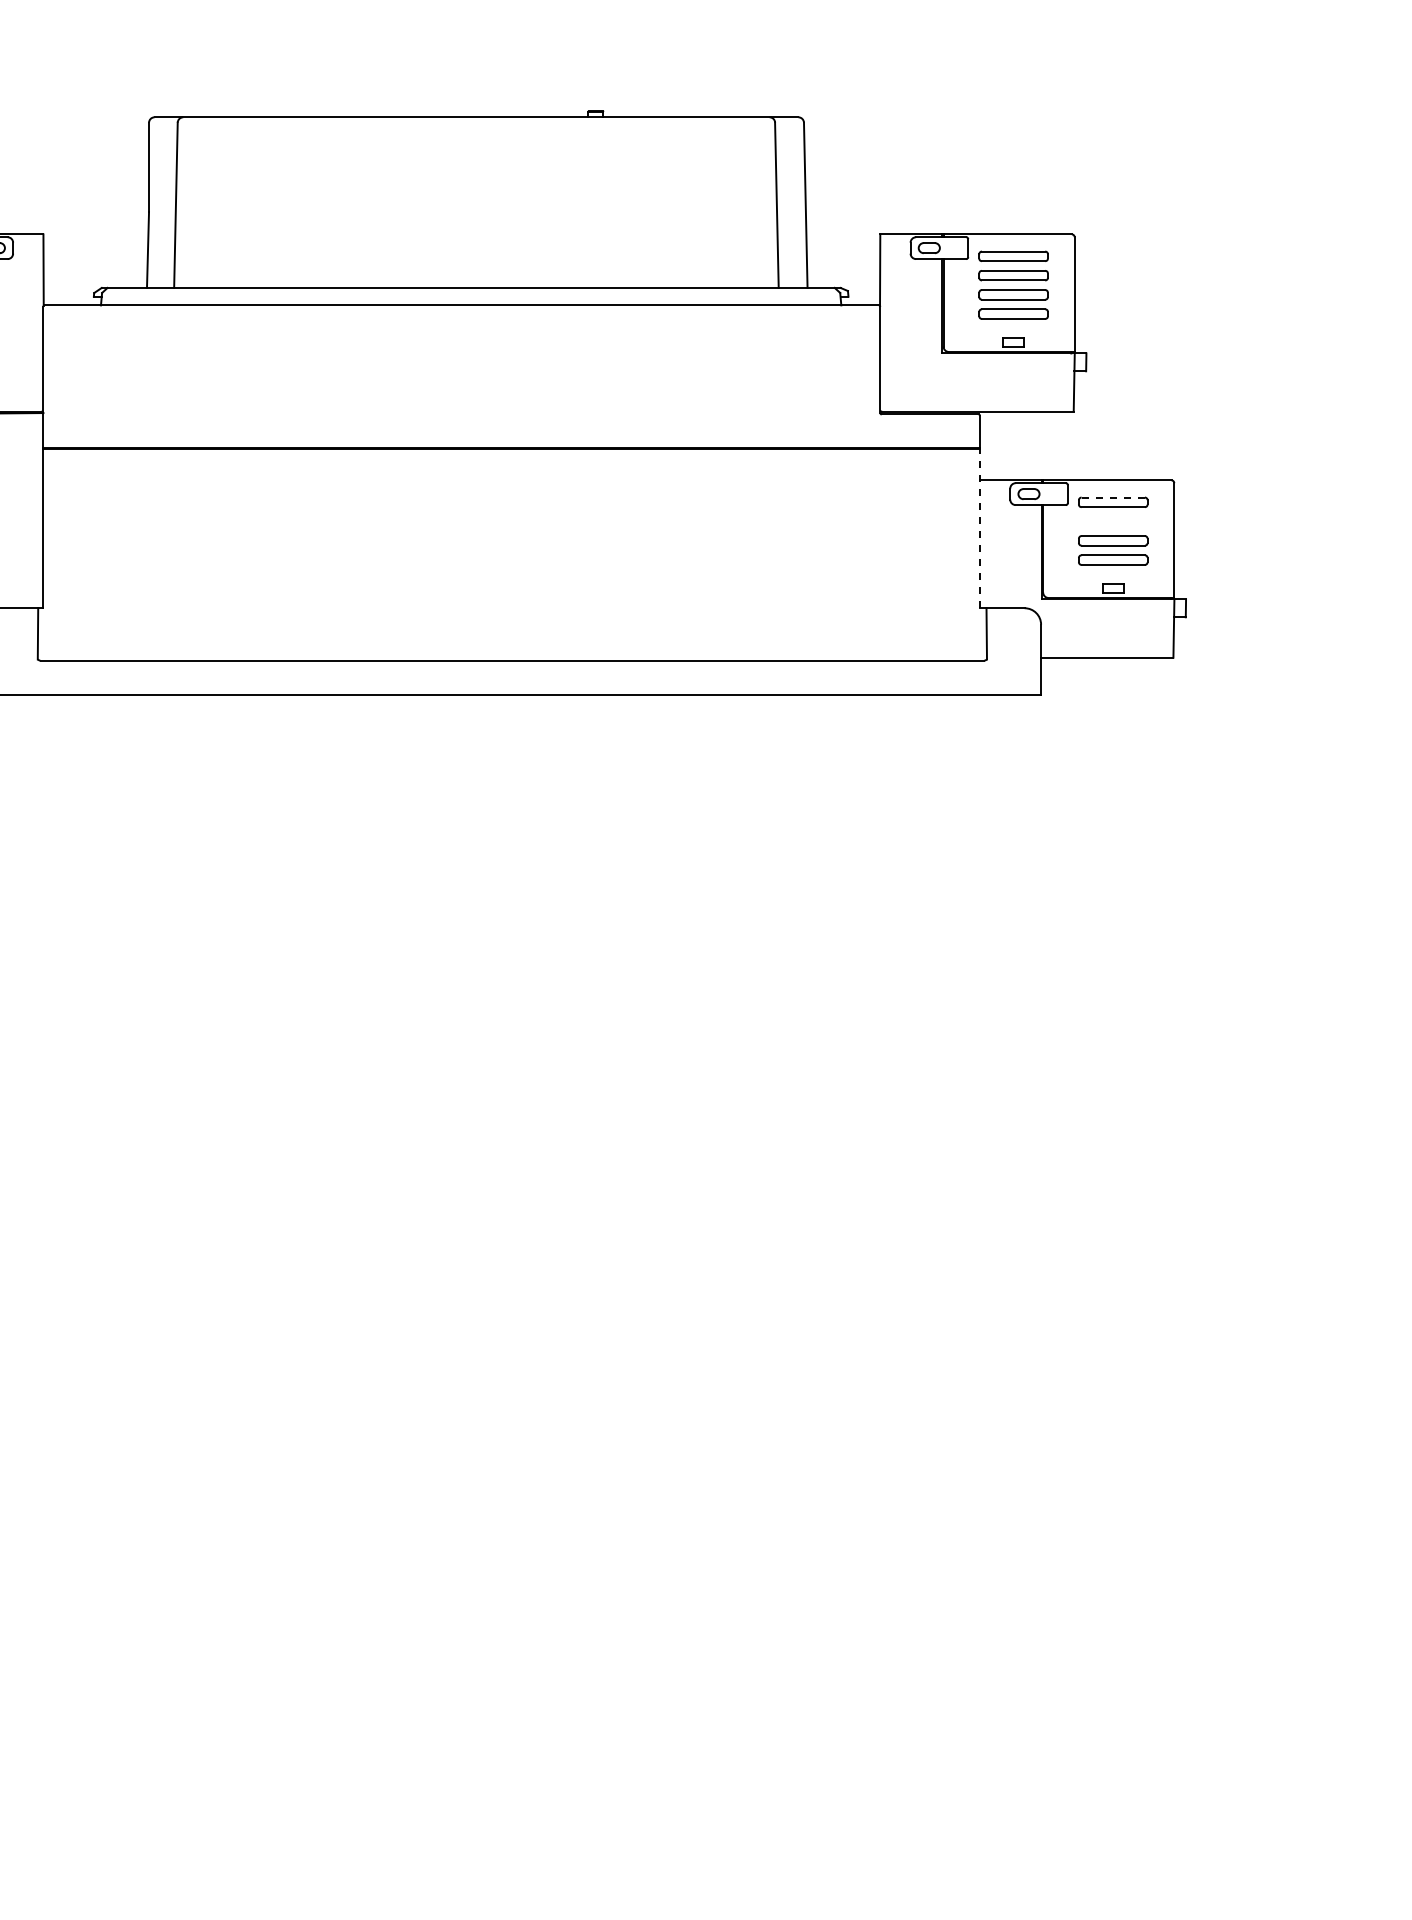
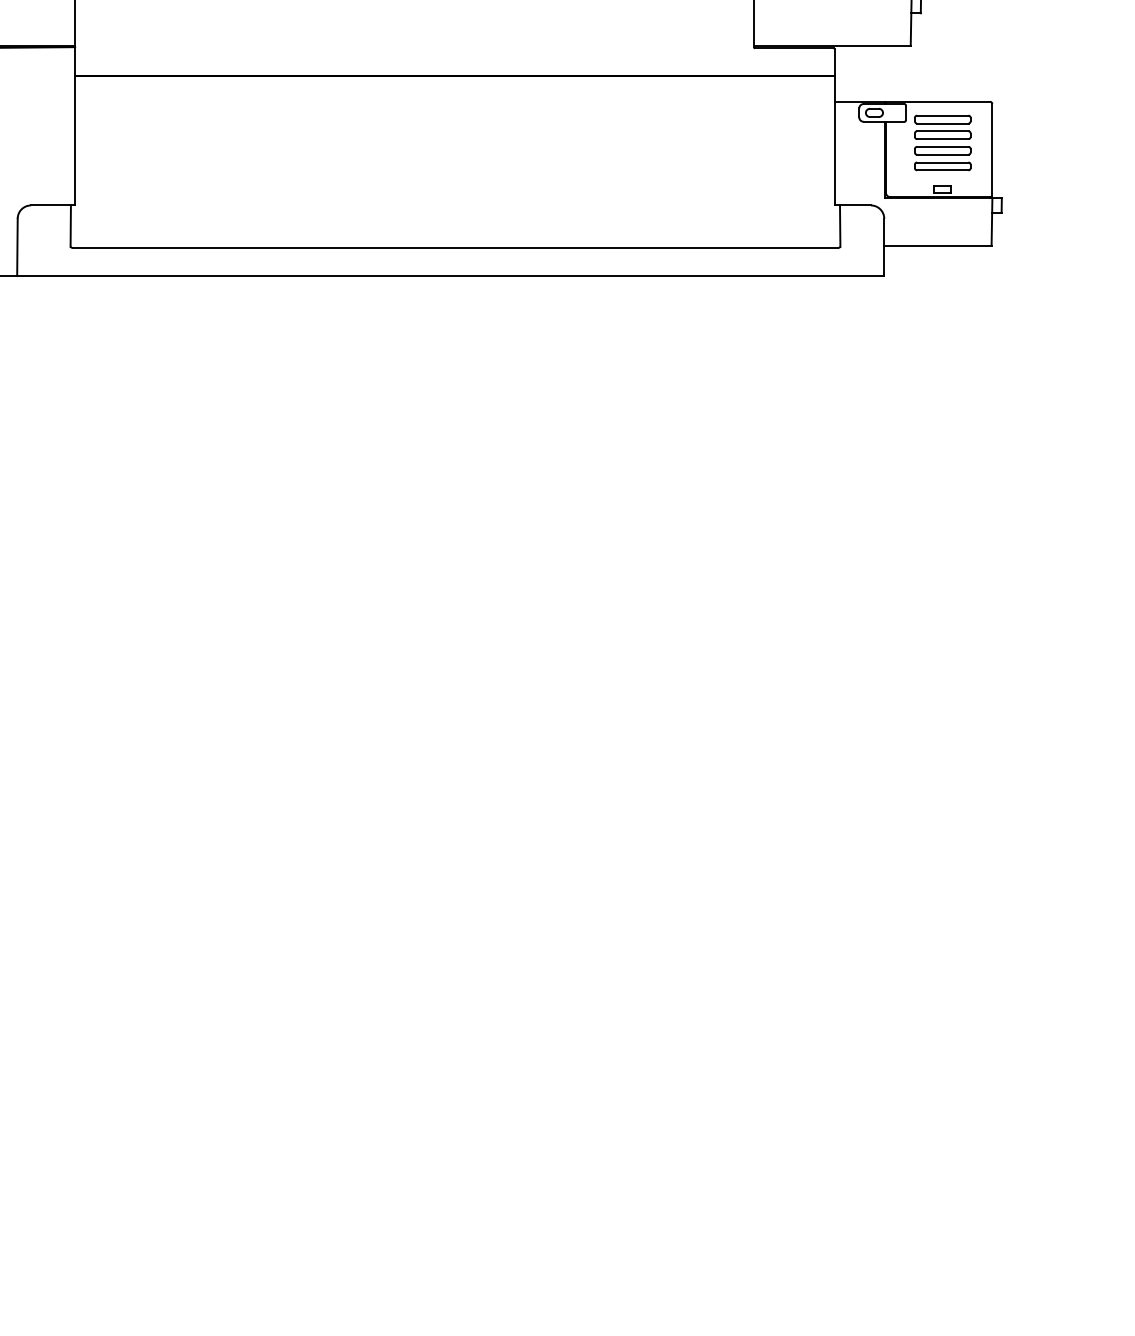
line: (1113, 497) -> (942, 115), dashed -> solid
part: (1113, 521) -> (942, 135), added
line: (979, 528) -> (834, 140), dashed -> solid

